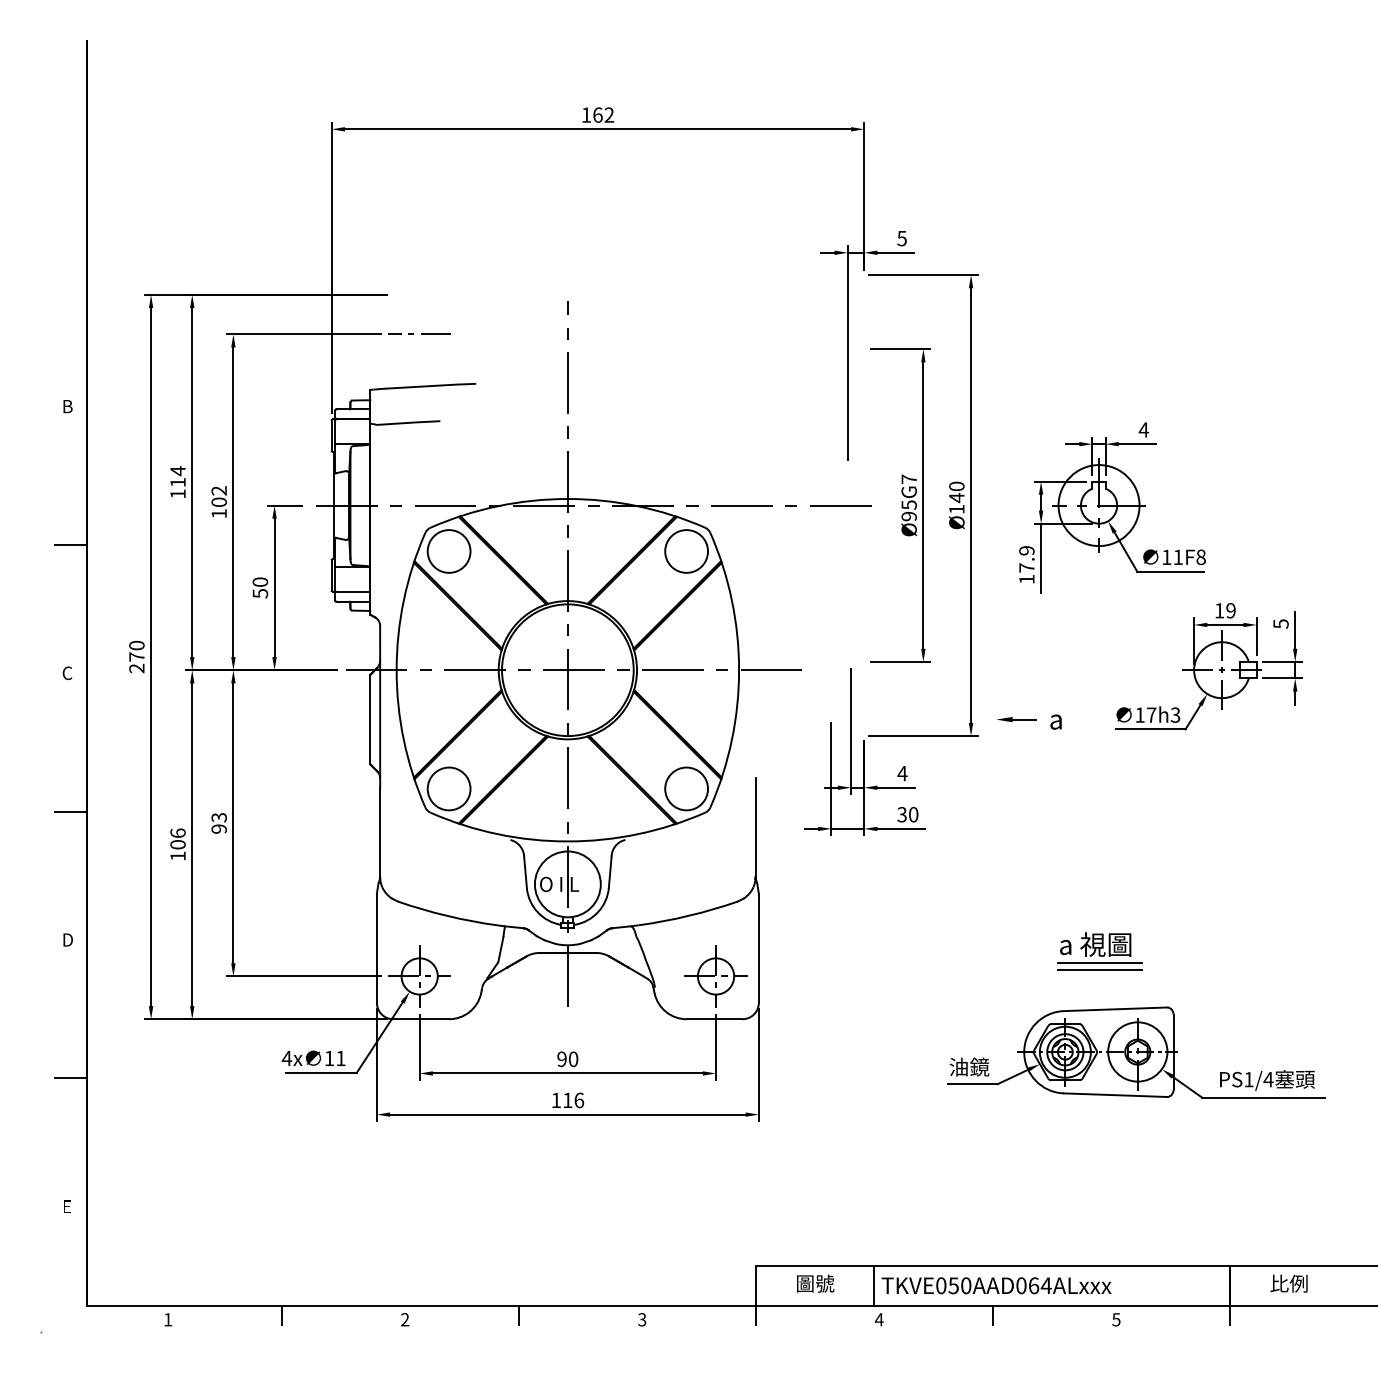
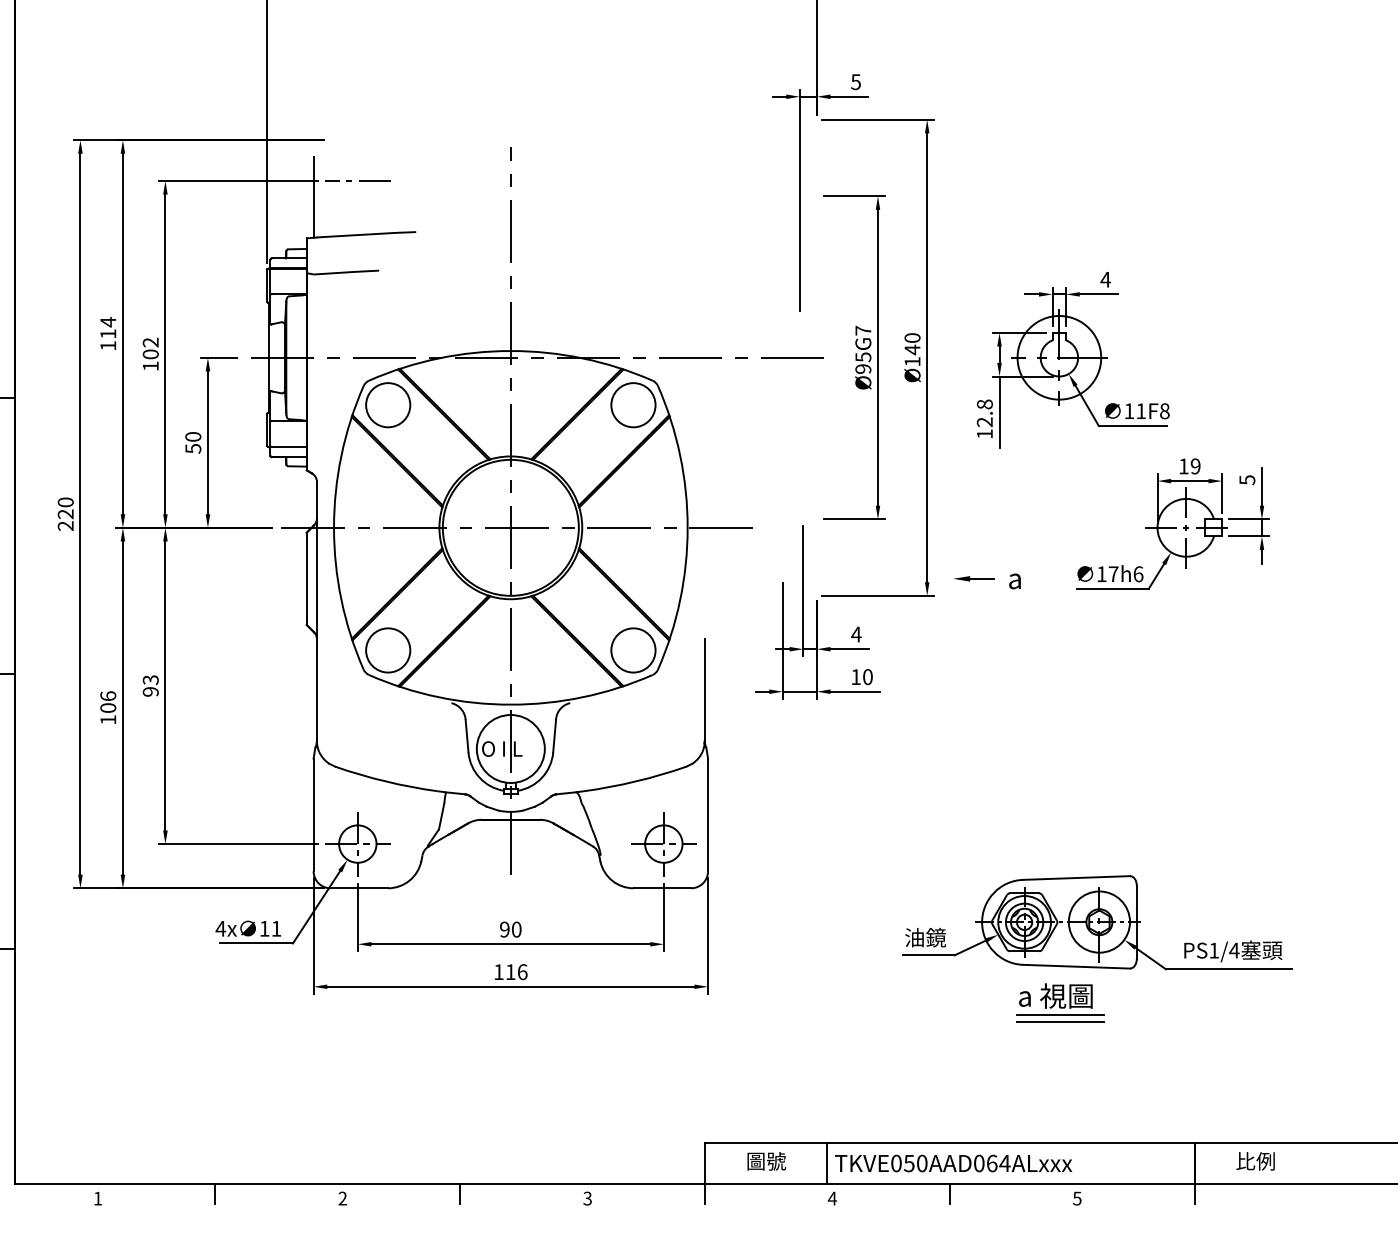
line: (376, 350) -> (313, 197), added
text: (1026, 559) -> (984, 413), 17.9 -> 12.8
text: (136, 656) -> (65, 513), 270 -> 220
text: (1175, 714) -> (1138, 573), 17h3 -> 17h6
text: (901, 814) -> (855, 676), 30 -> 10
part: (1099, 951) -> (1059, 1003), moved

